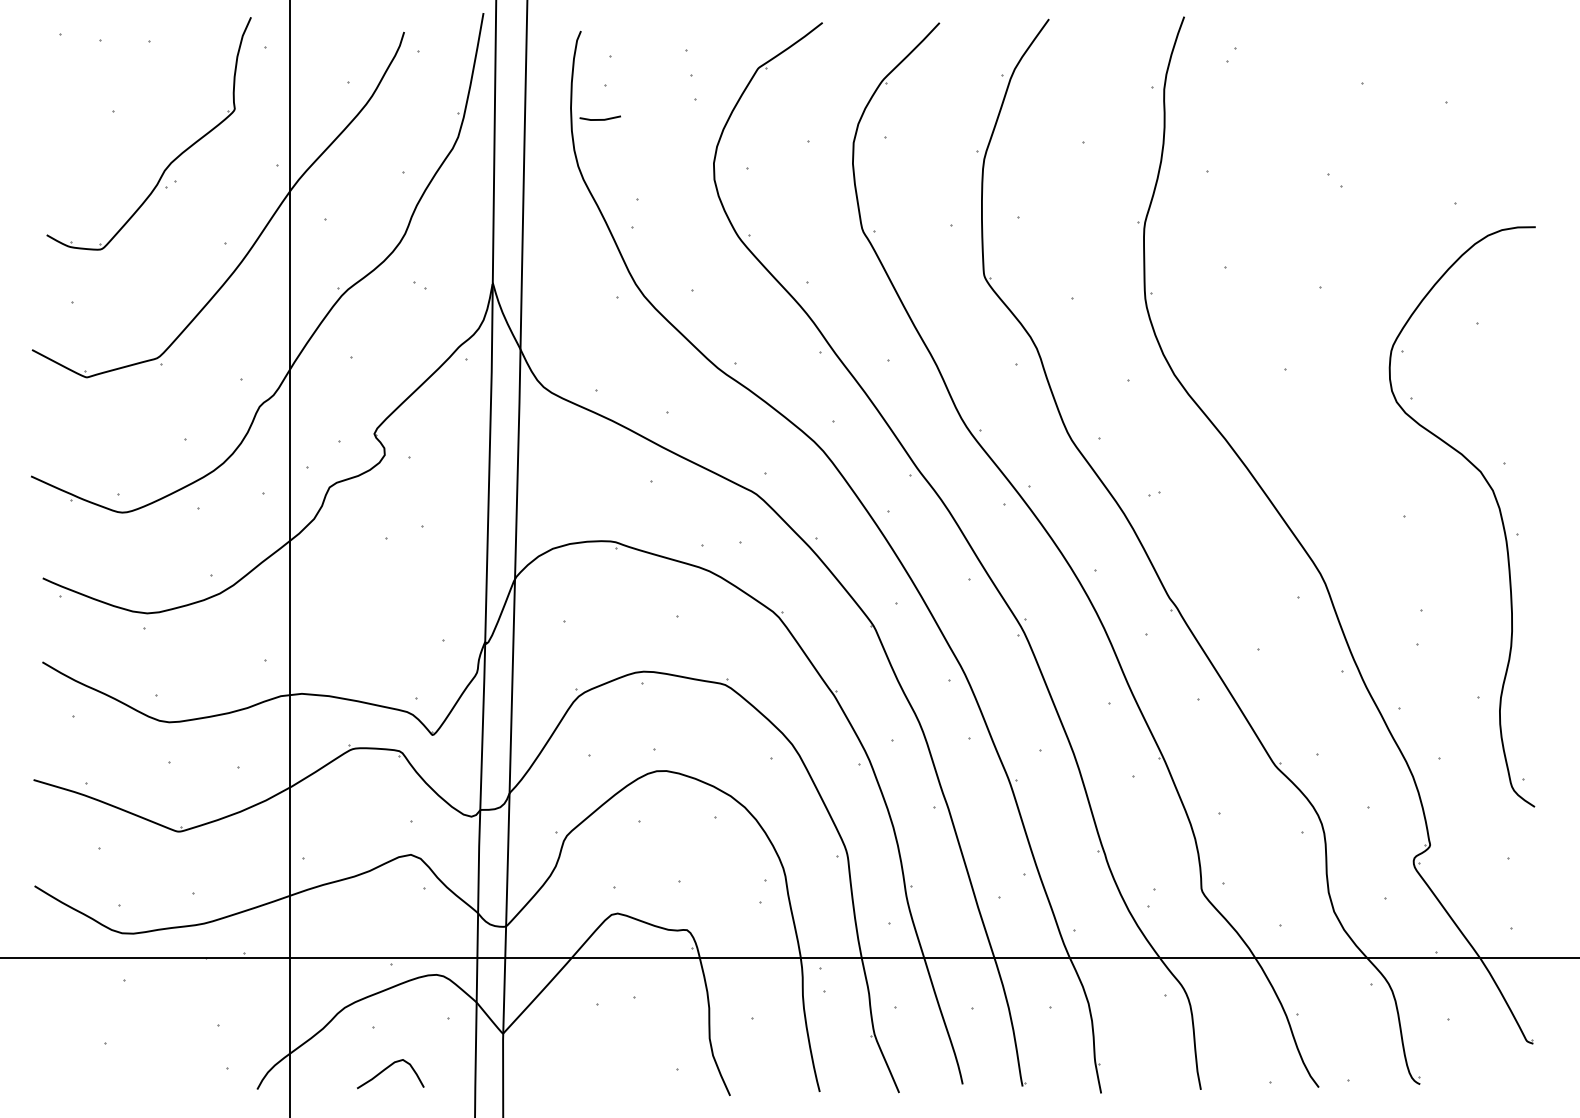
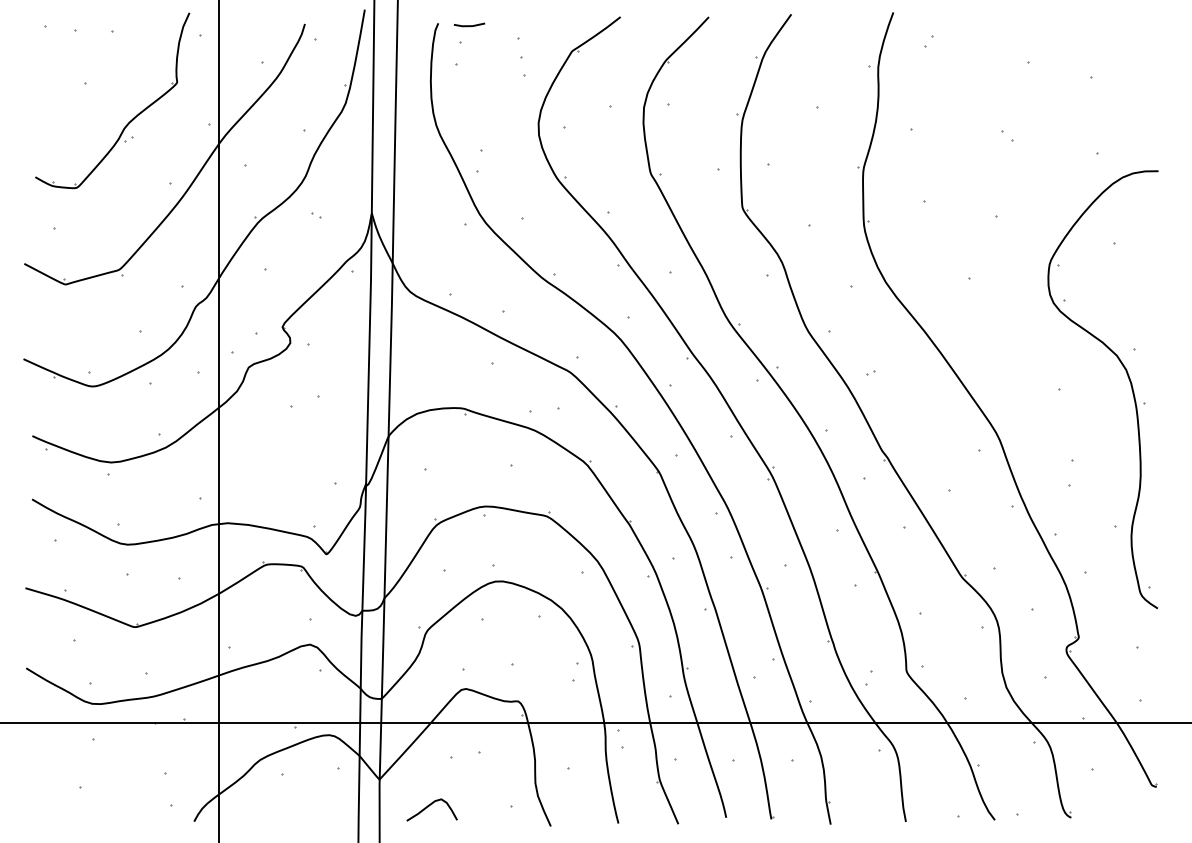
line: (599, 119) -> (468, 25), moved
curve: (386, 1069) -> (428, 806), moved

